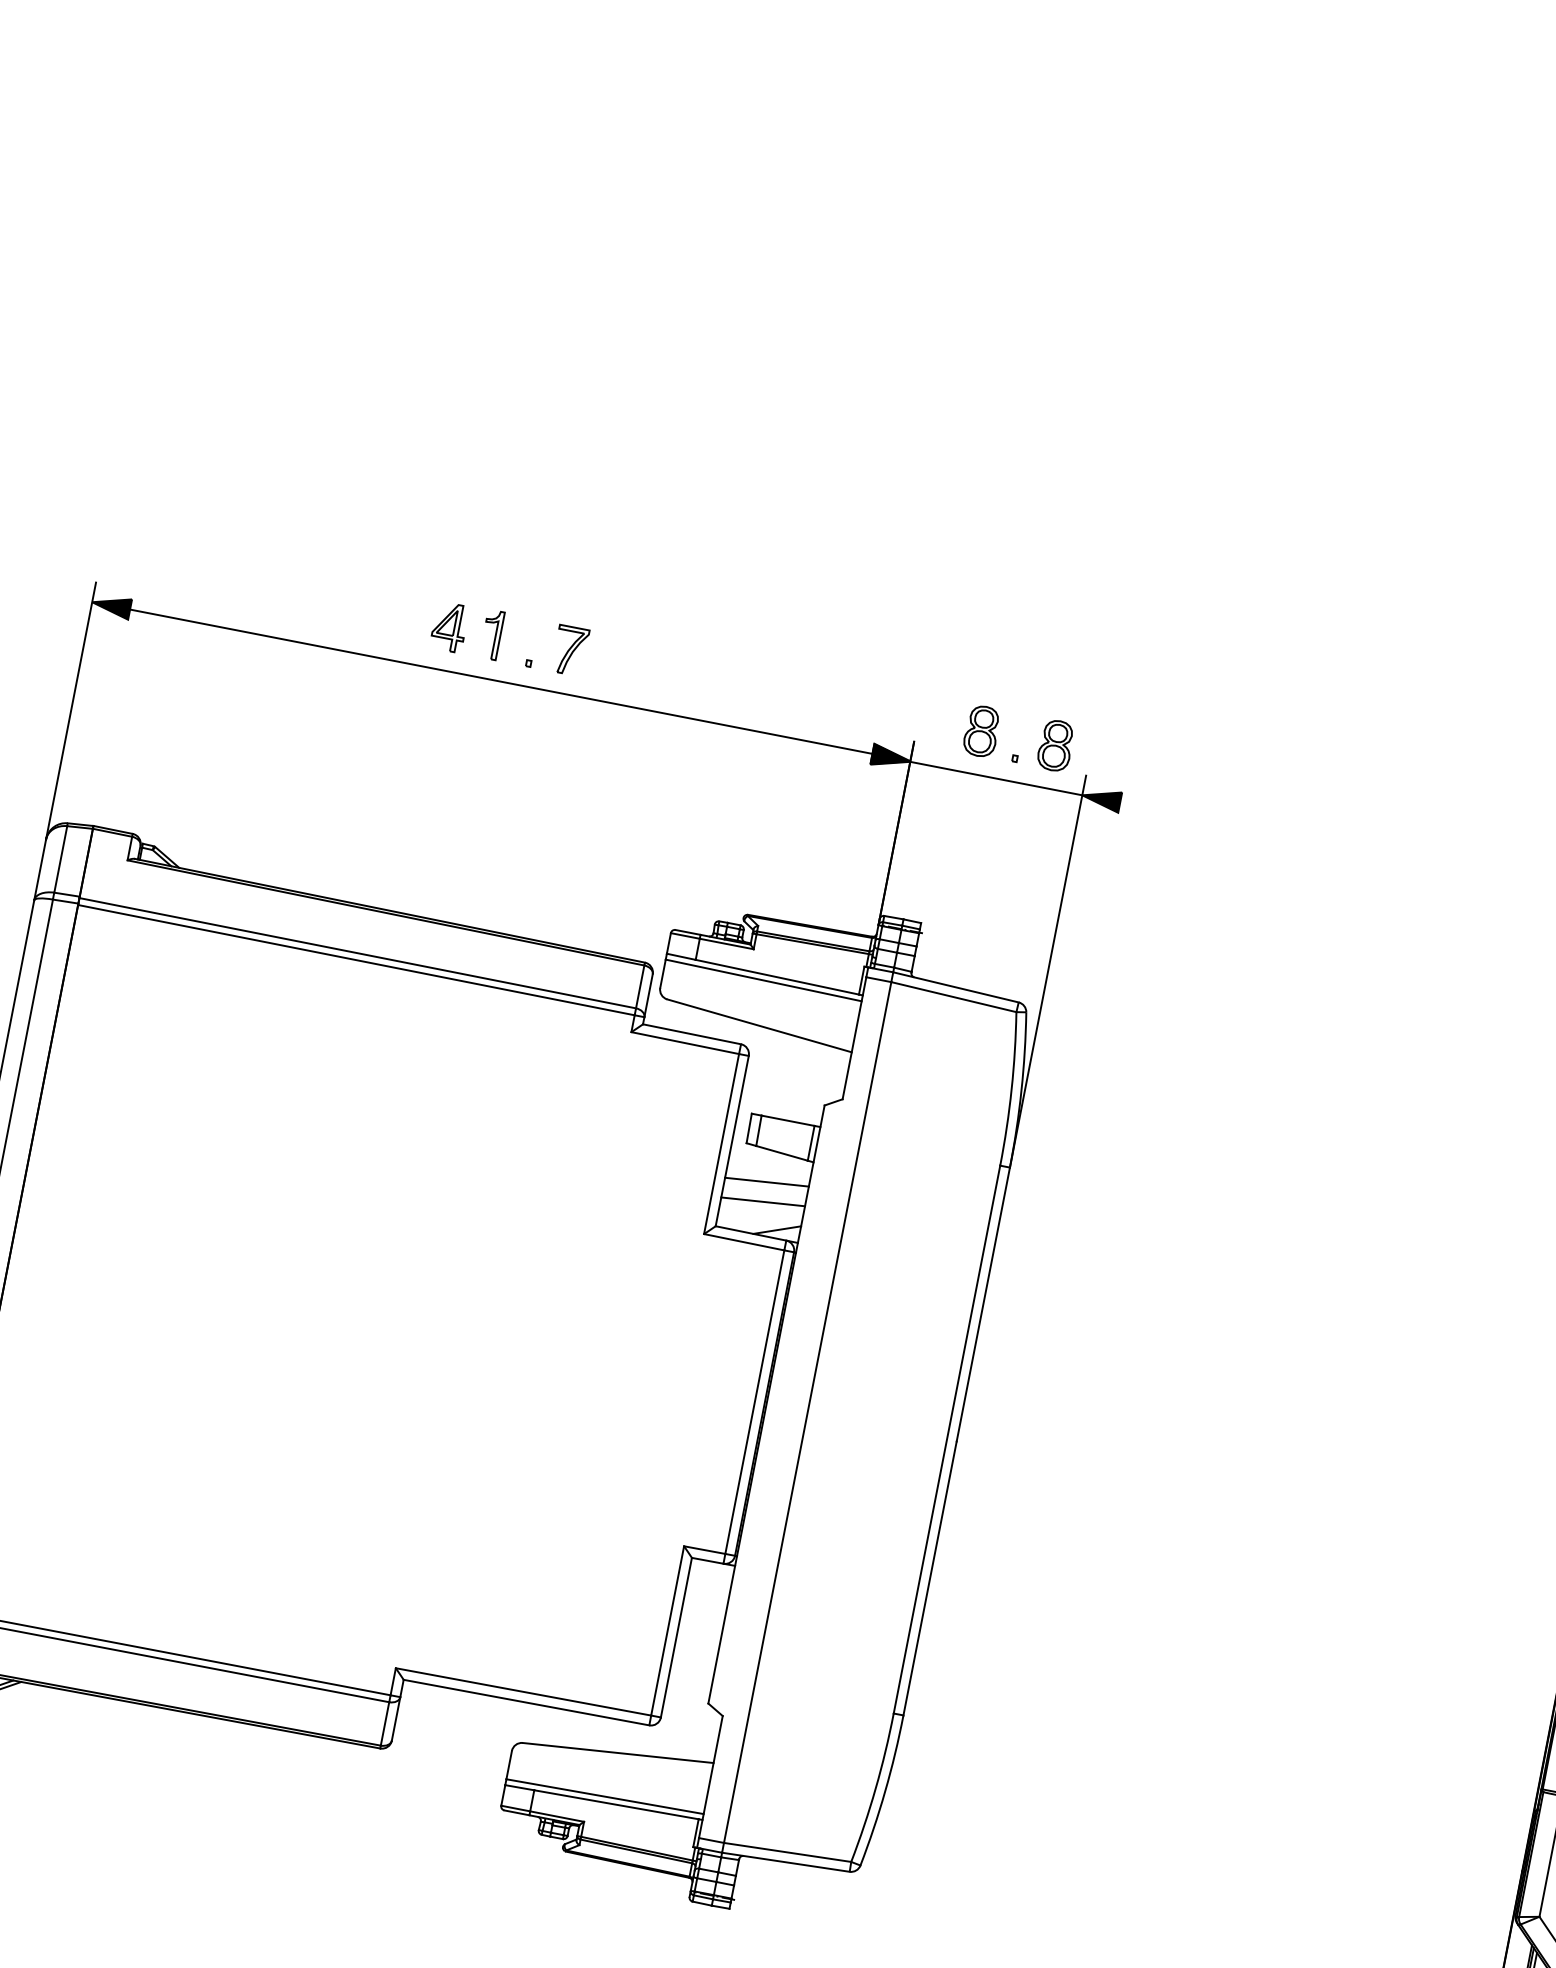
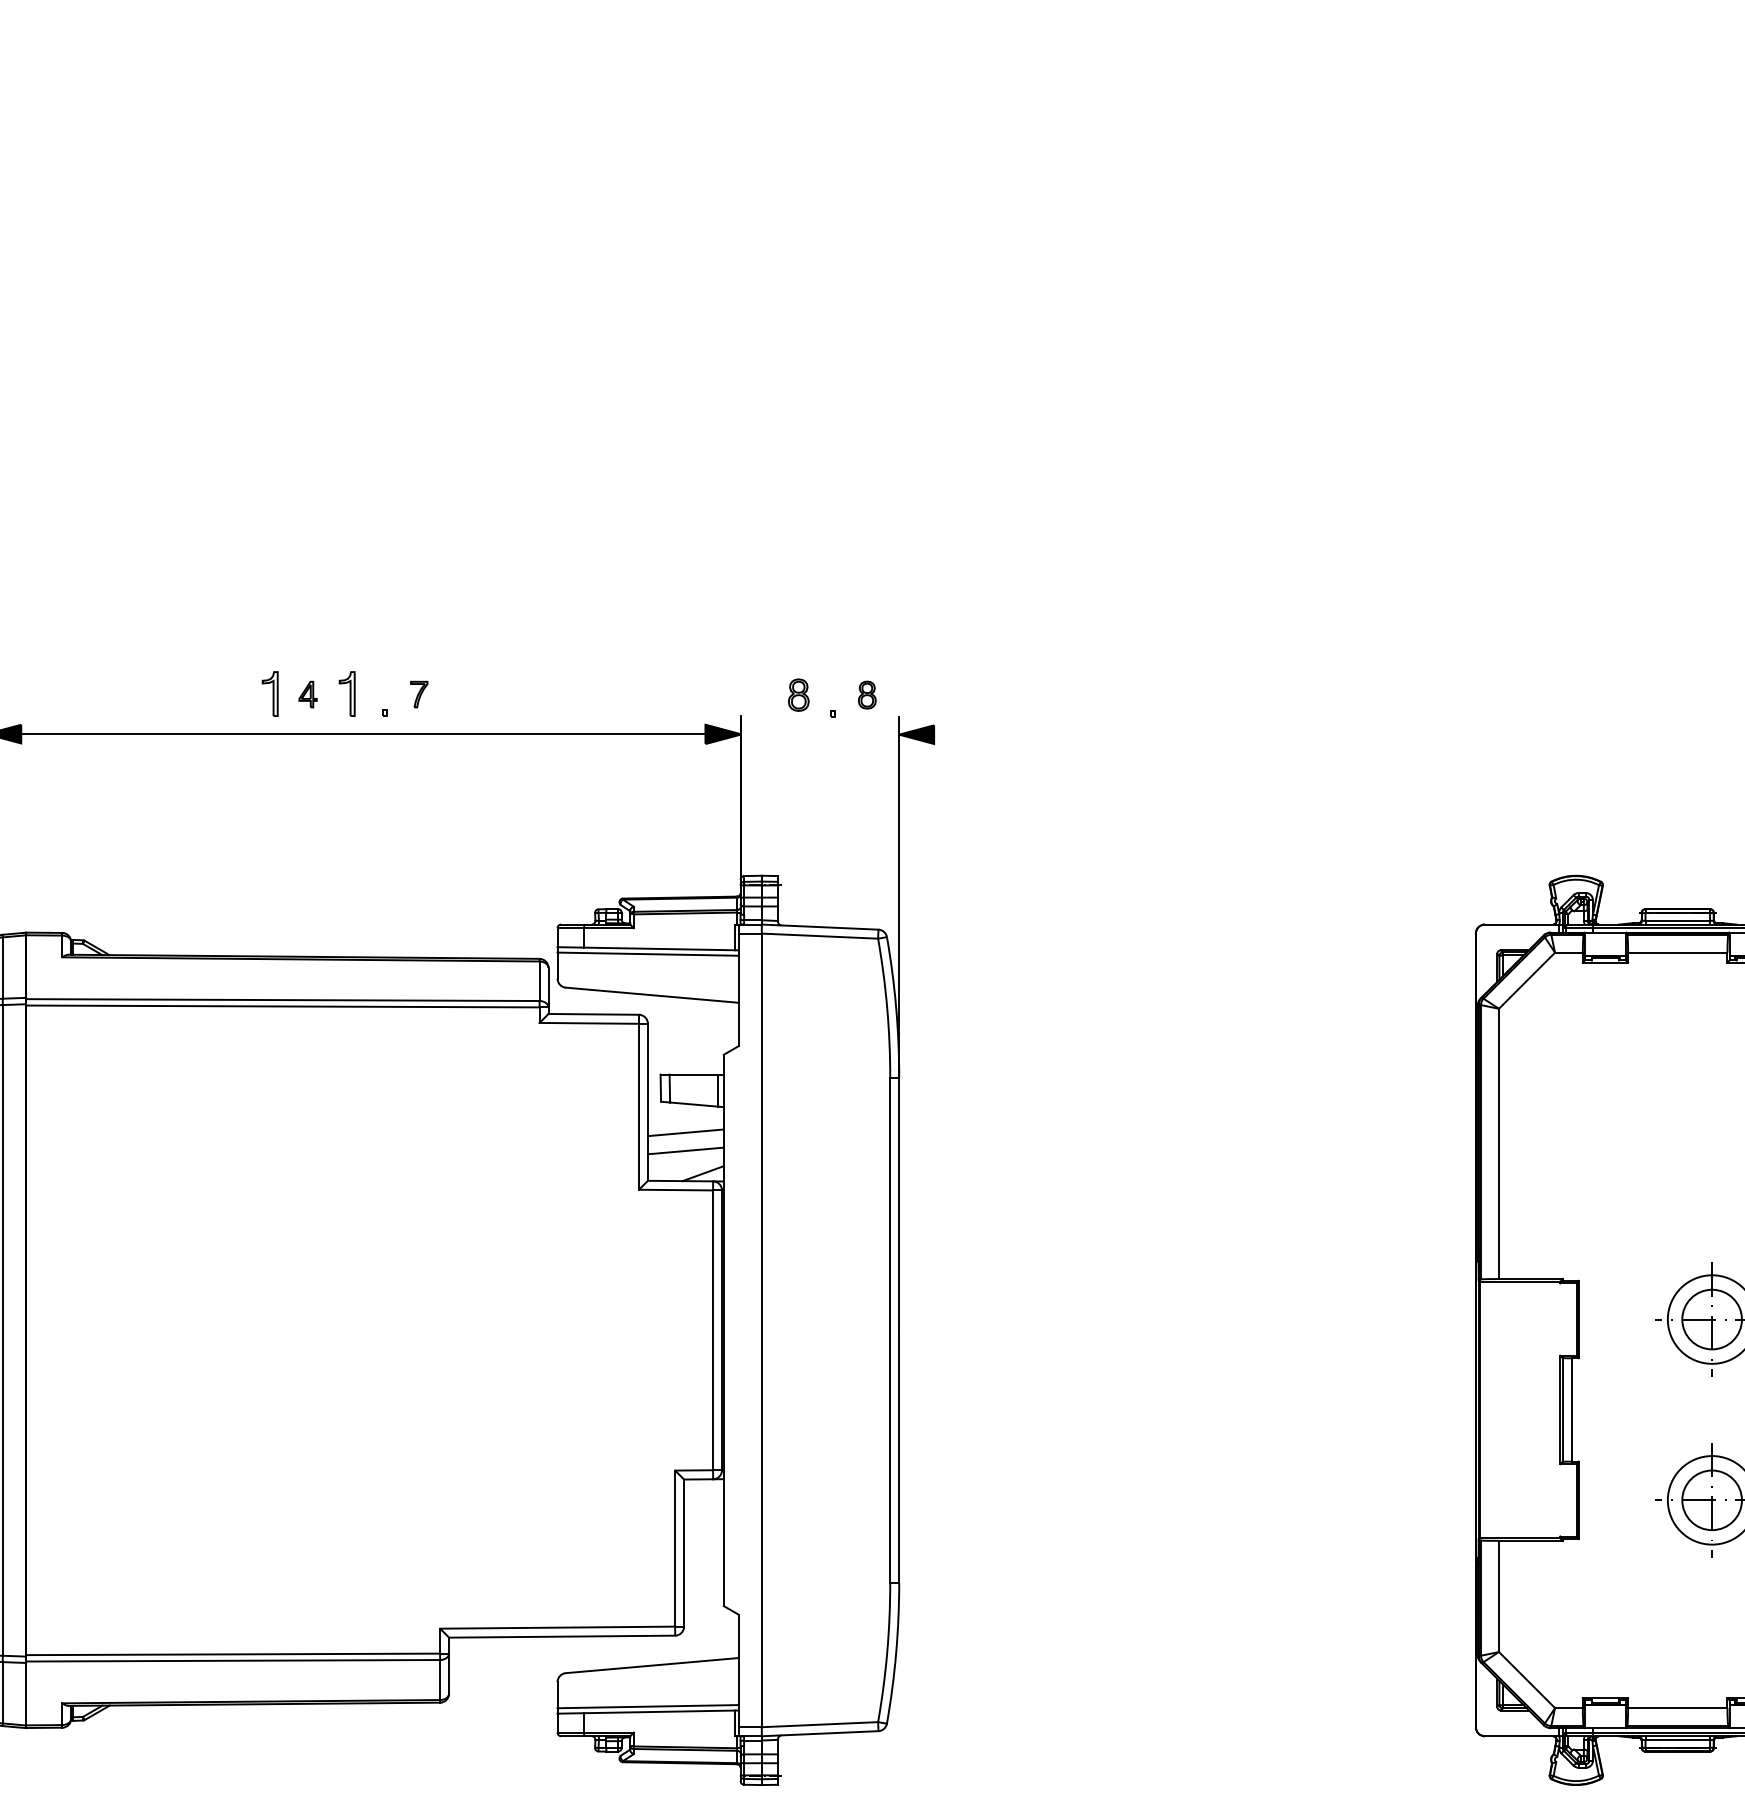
part: (407, 617) -> (269, 693), added
part: (448, 626) -> (307, 694), size x0.6
part: (569, 650) -> (418, 694), size x0.6
part: (981, 730) -> (798, 694), size x0.7
part: (1056, 745) -> (867, 694), size x0.6
line: (995, 778) -> (819, 734), removed

